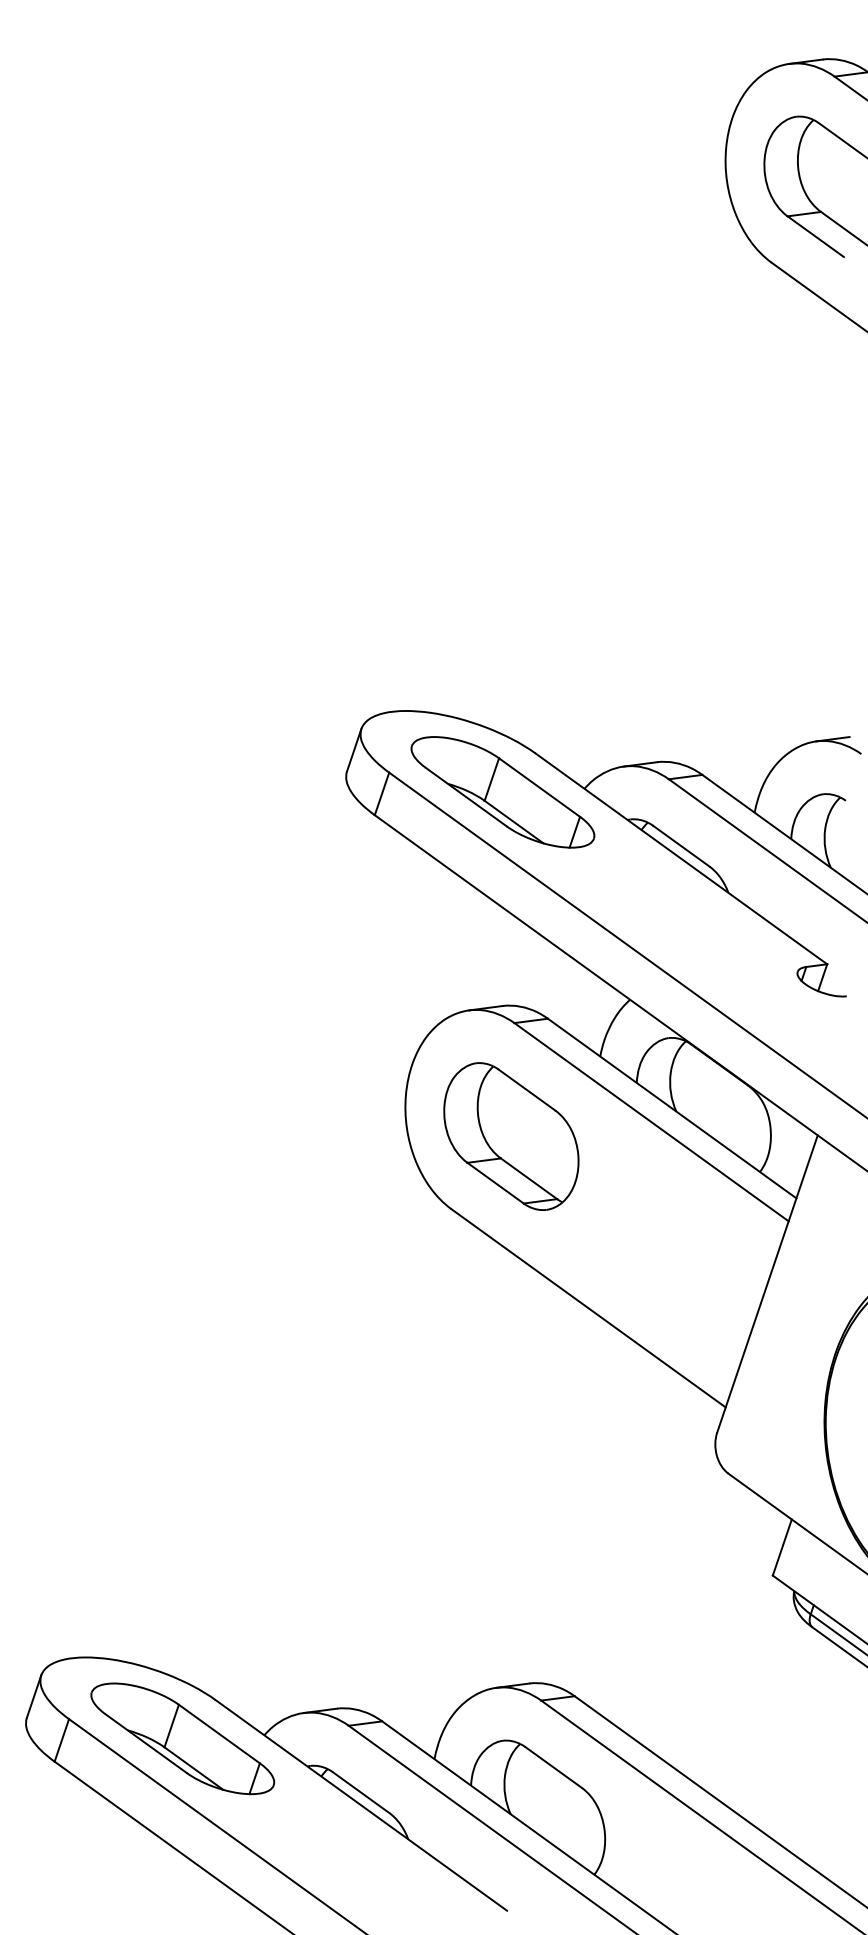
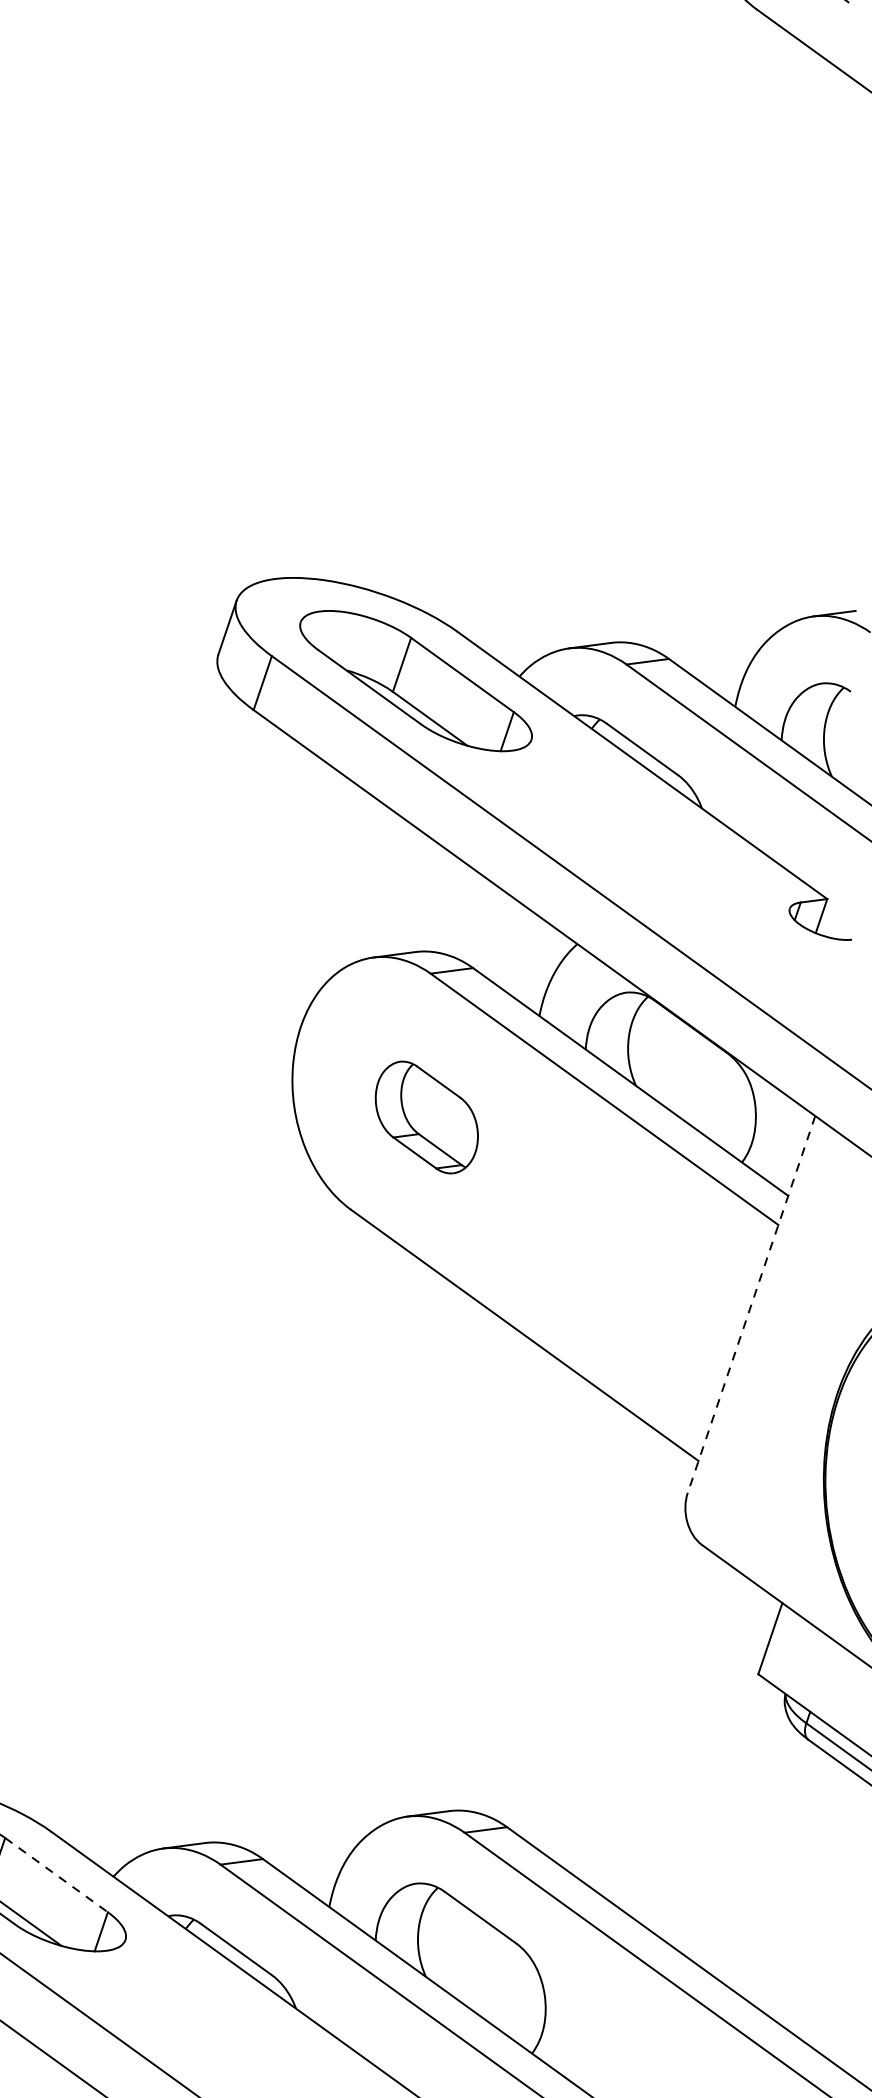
part: (511, 1136) -> (426, 1117), size x0.6
line: (767, 1283) -> (751, 1303), solid -> dashed
line: (219, 1734) -> (56, 1875), solid -> dashed

